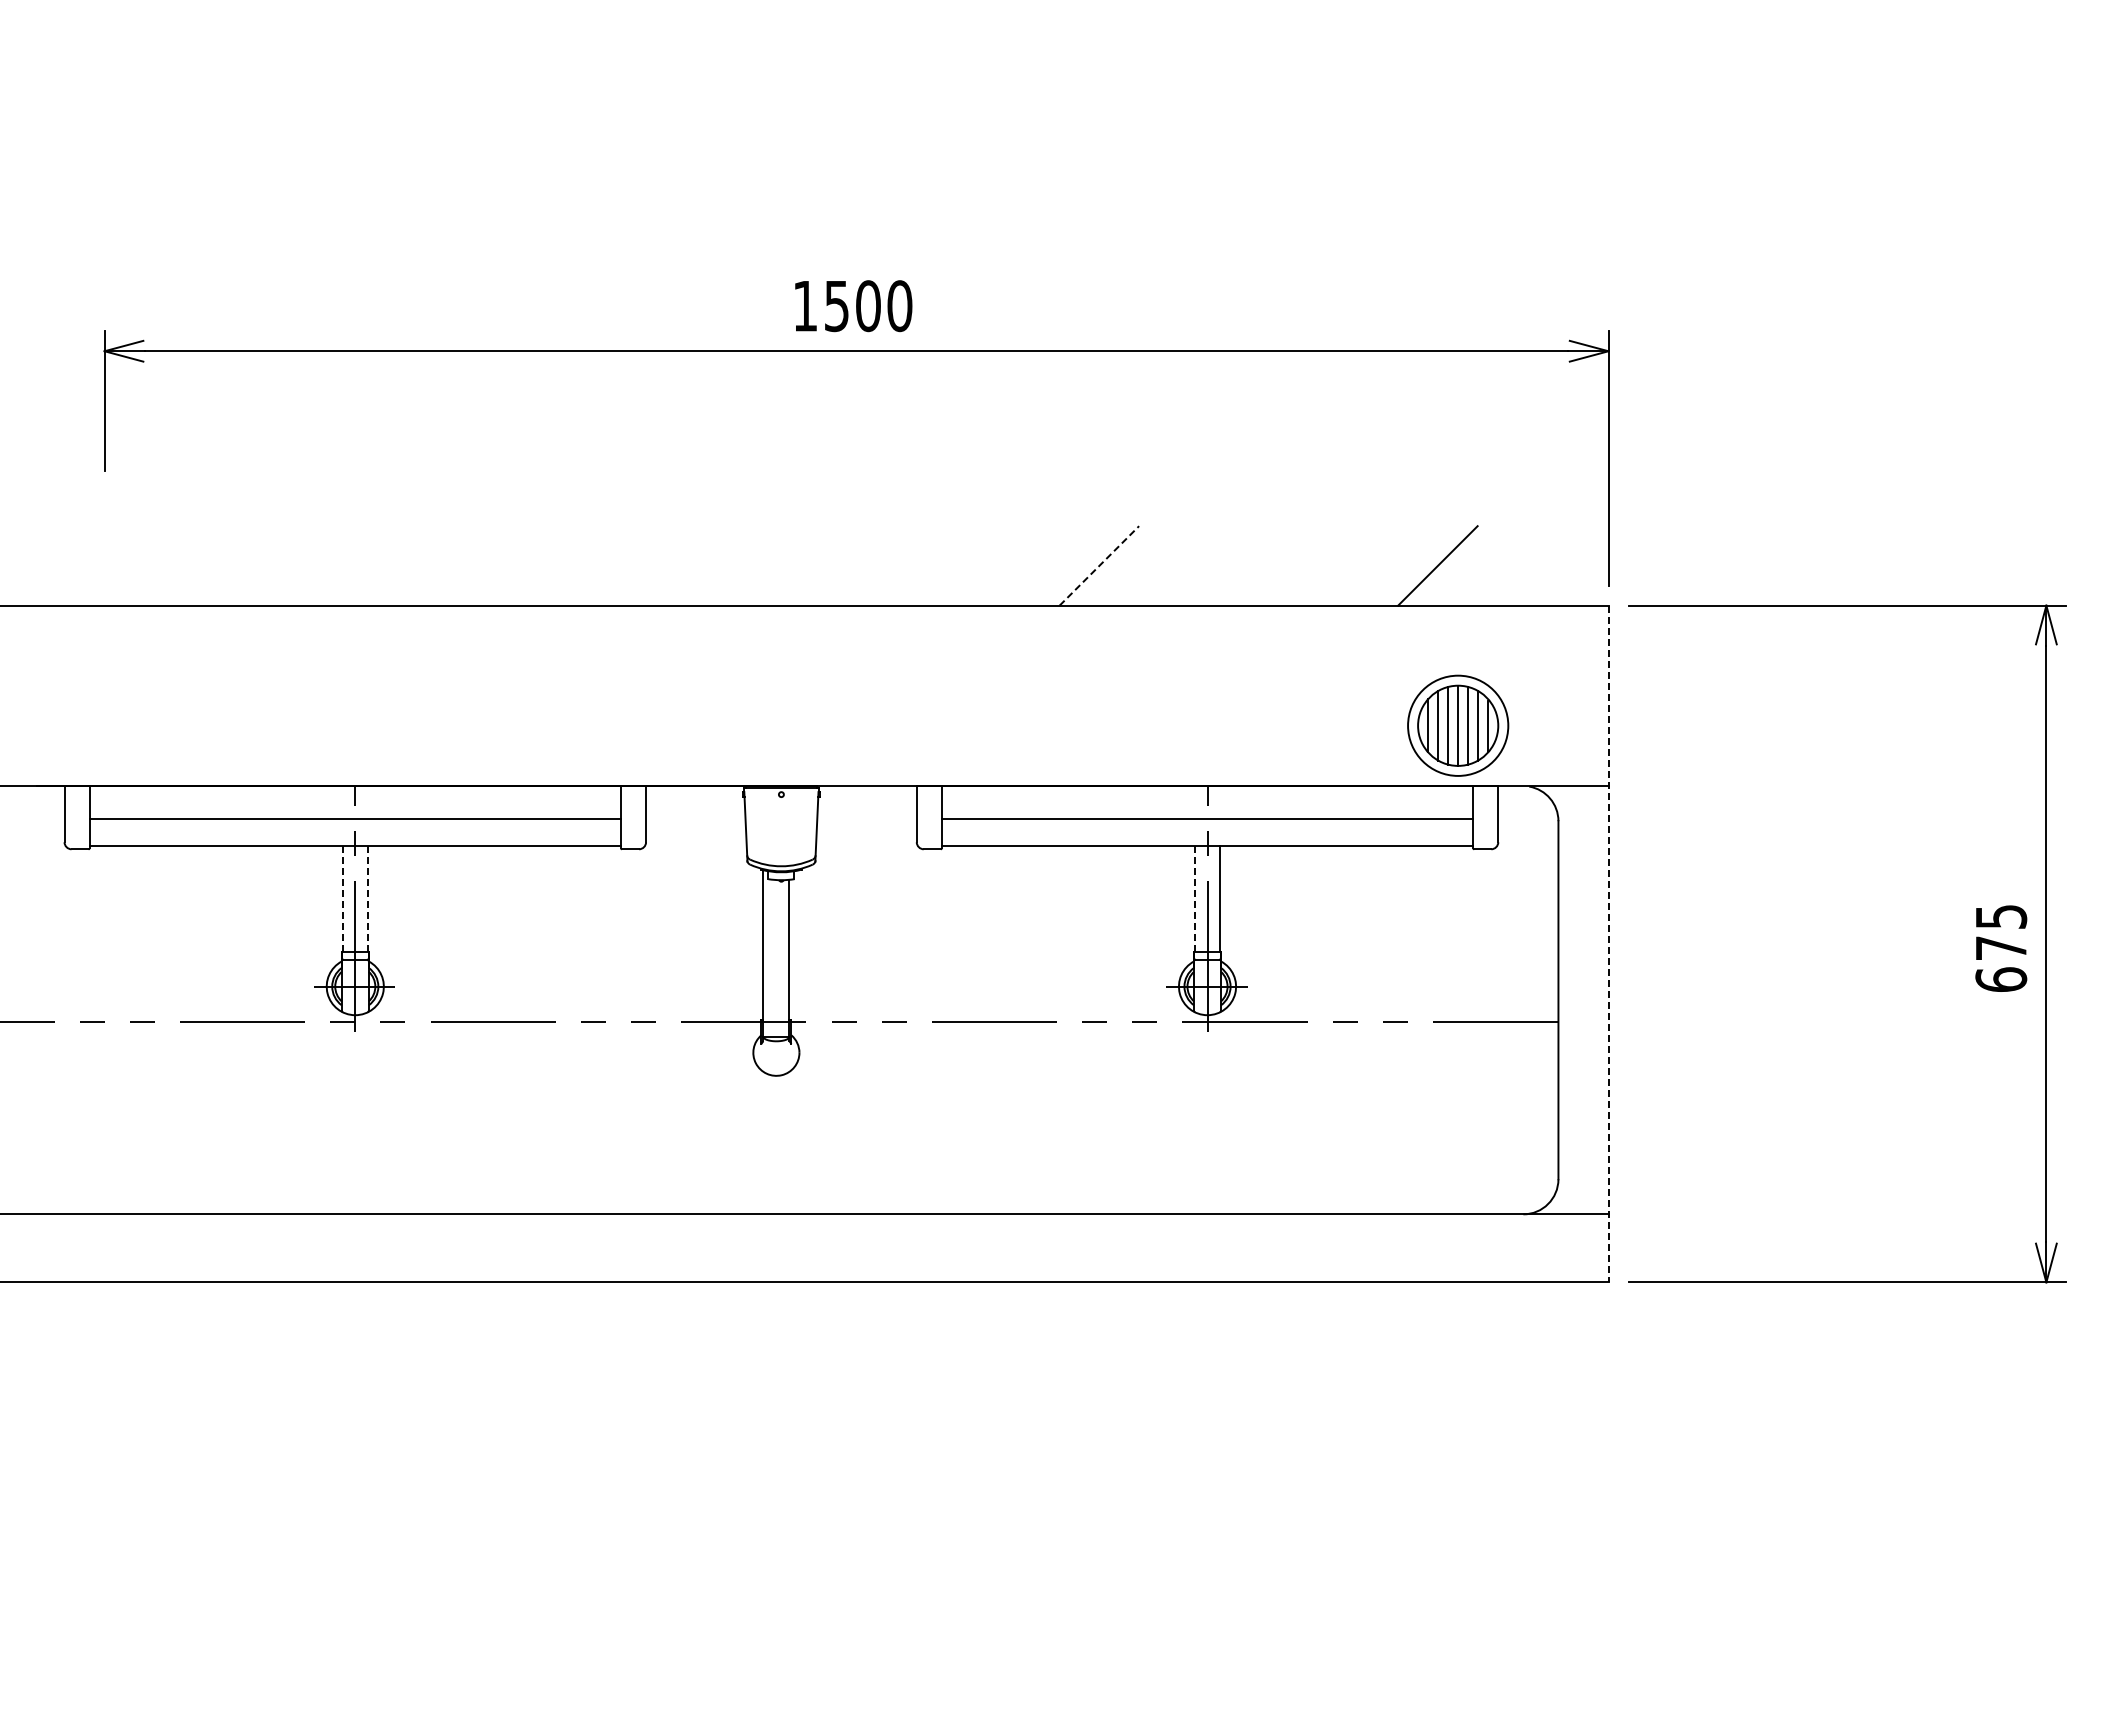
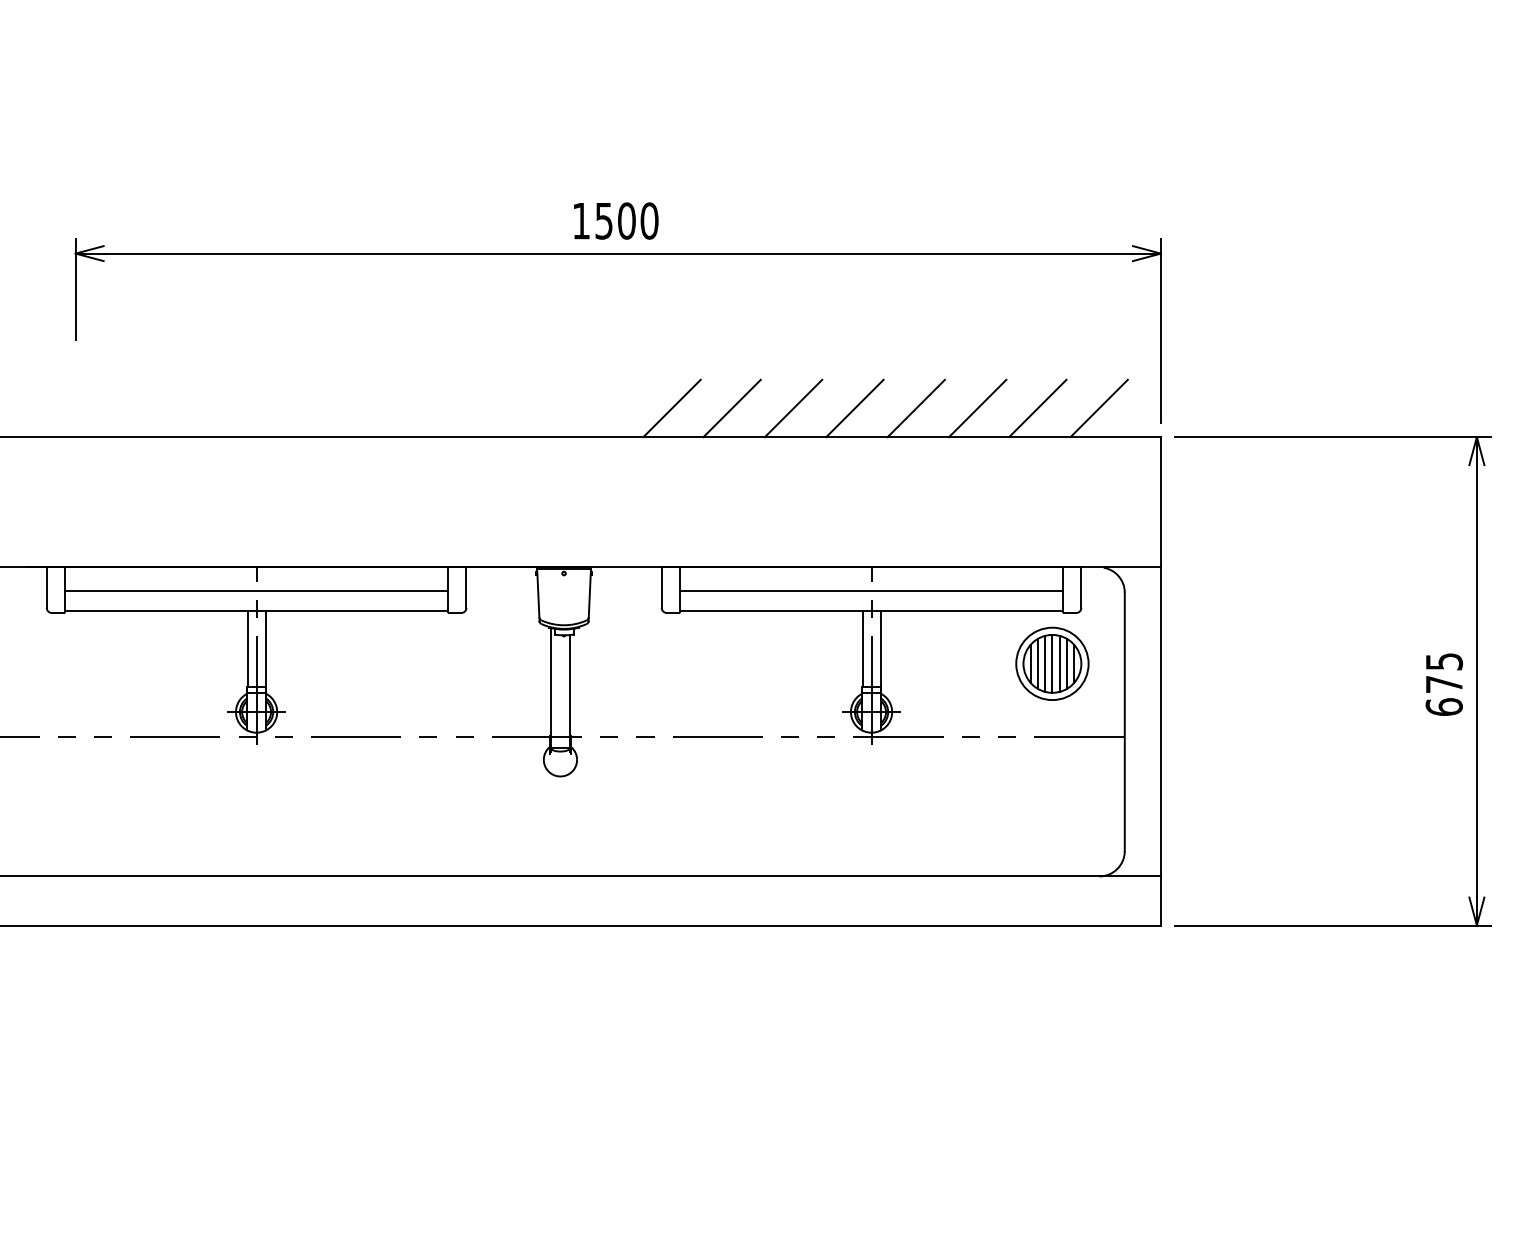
line: (930, 565) -> (671, 408), added
line: (1014, 565) -> (732, 408), added
line: (1099, 565) -> (793, 408), dashed -> solid
line: (1184, 565) -> (854, 408), added
line: (1269, 565) -> (916, 408), added
line: (1354, 565) -> (977, 408), added
line: (1522, 565) -> (1098, 408), added
part: (1458, 725) -> (1052, 663), moved
line: (342, 898) -> (247, 648), dashed -> solid
line: (367, 898) -> (265, 648), dashed -> solid
line: (1194, 898) -> (862, 648), dashed -> solid
line: (1608, 944) -> (1160, 681), dashed -> solid

